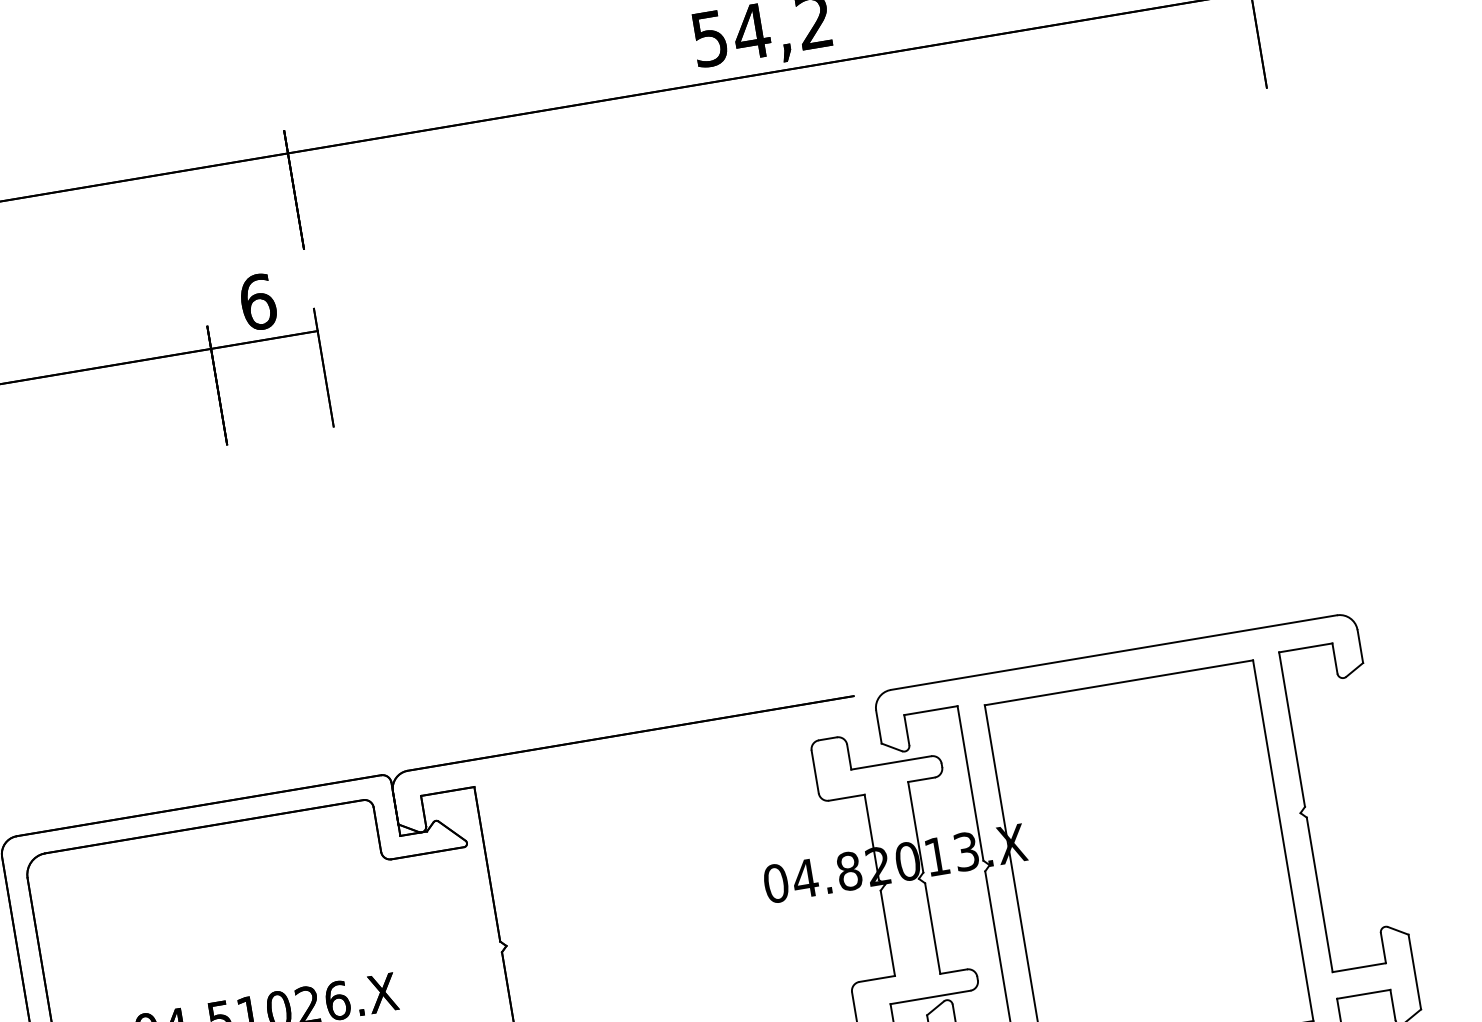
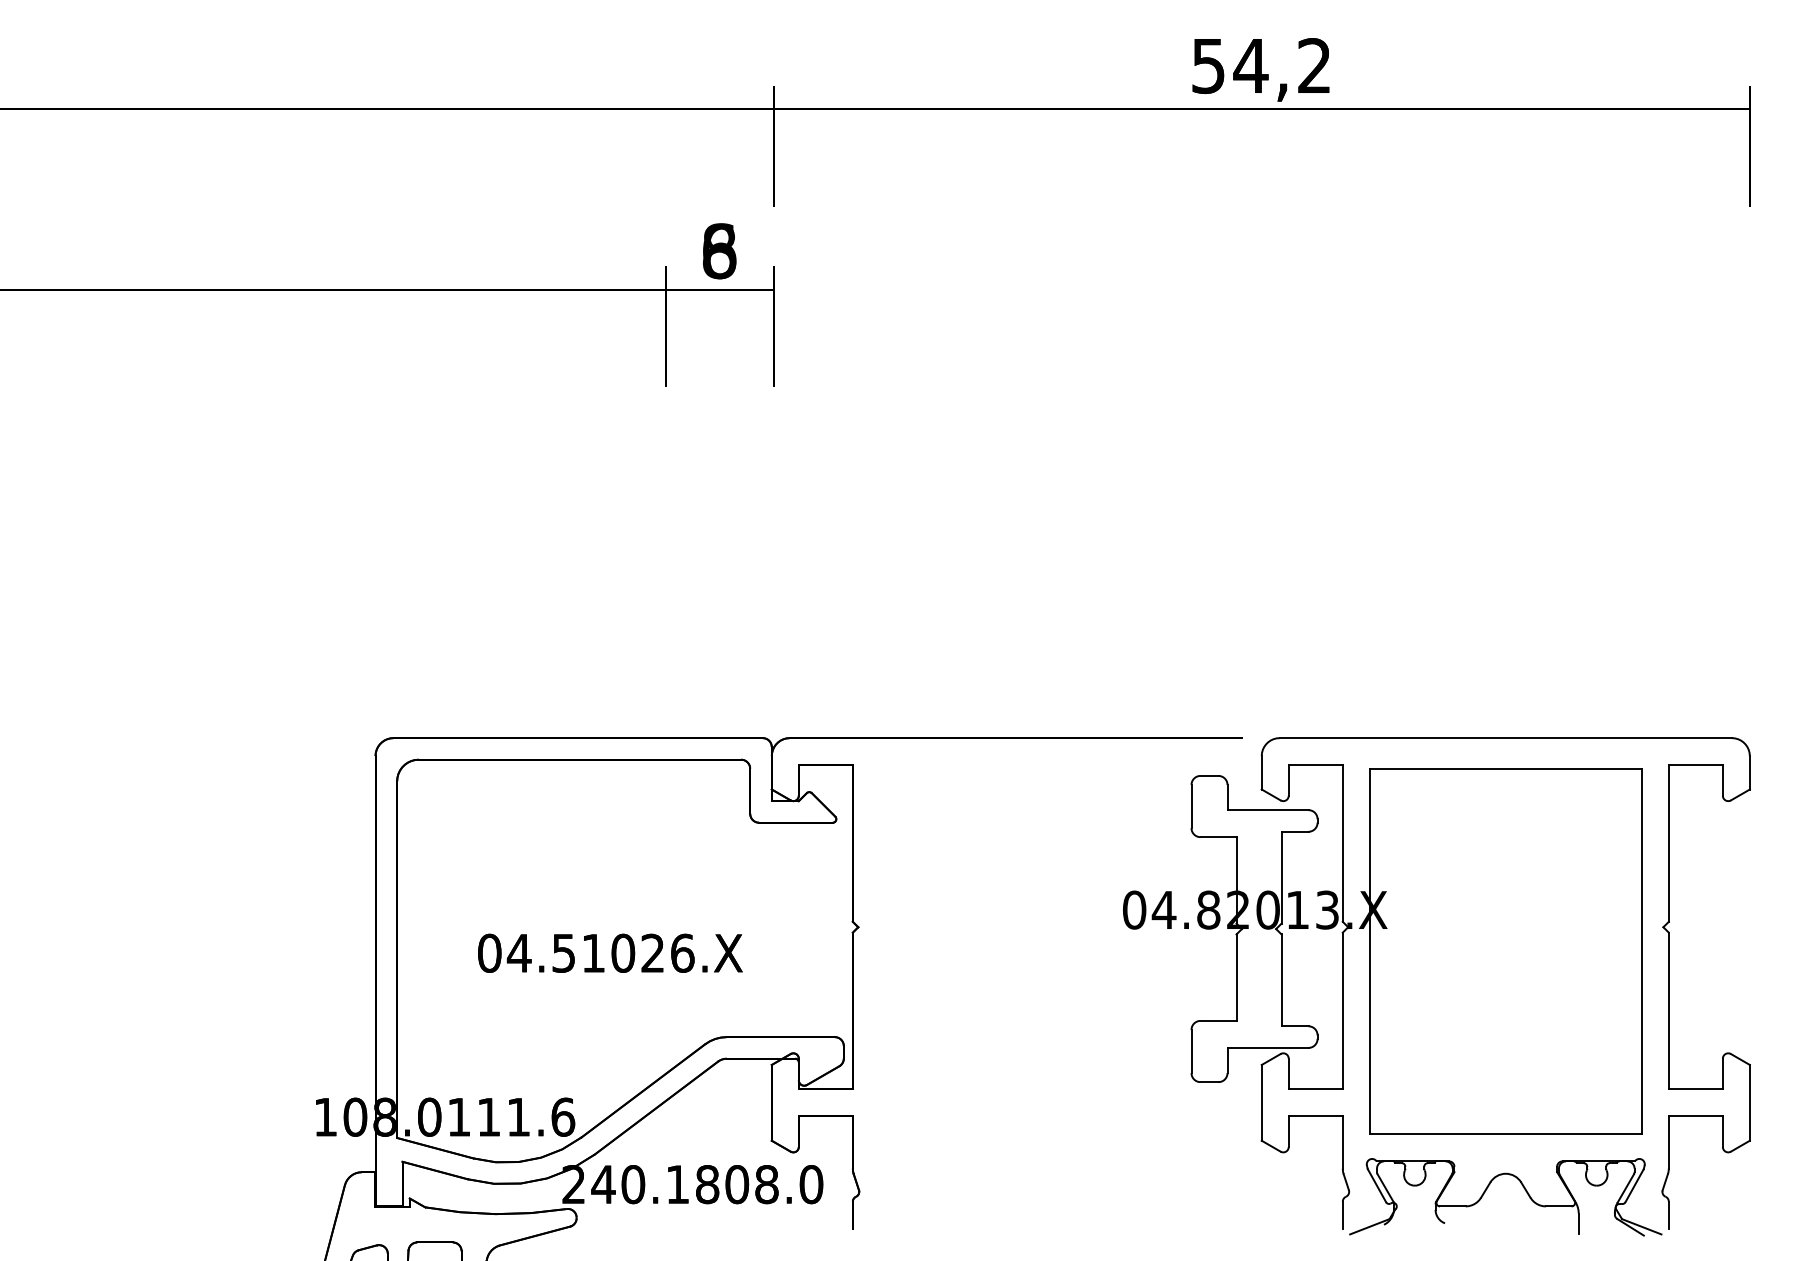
text: (258, 302) -> (719, 251), 6 -> 8

